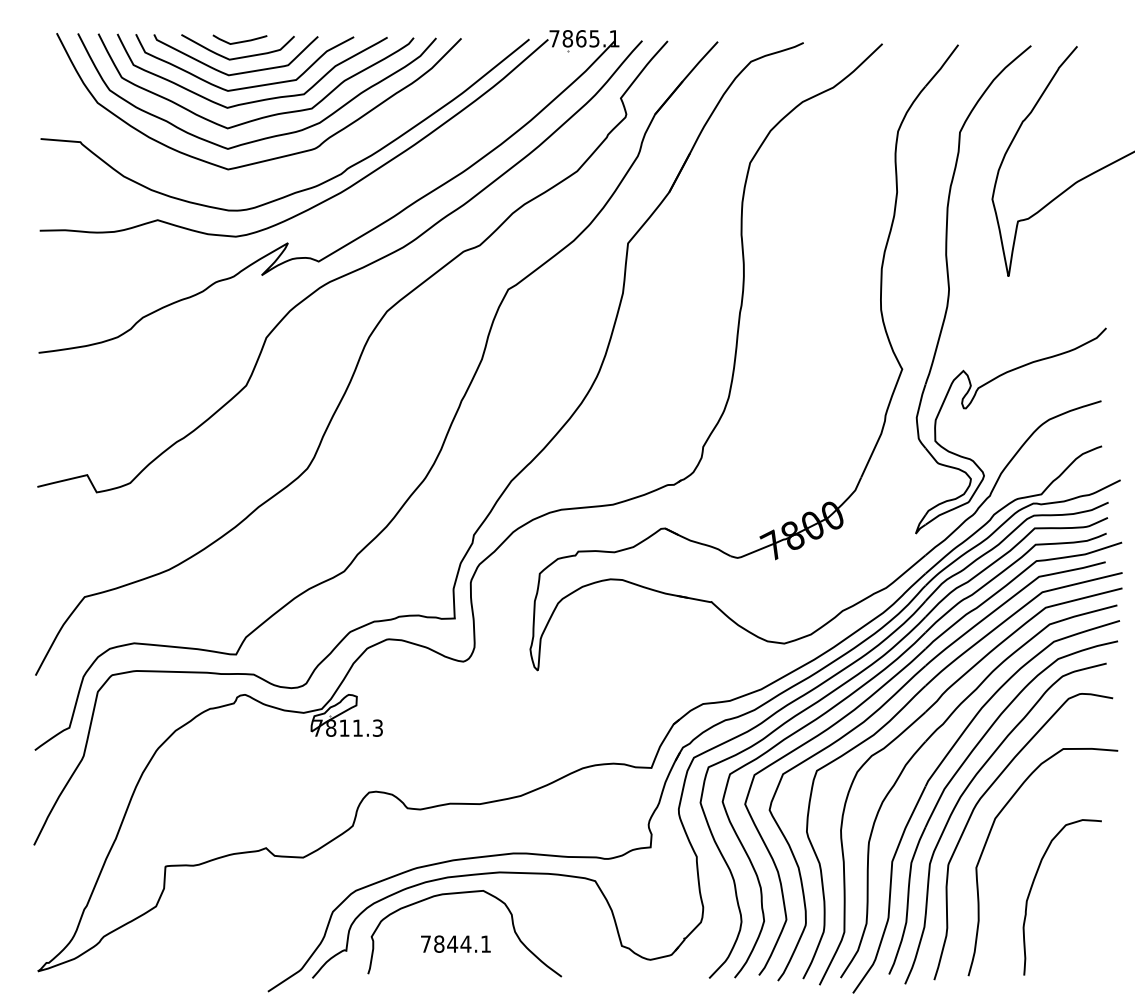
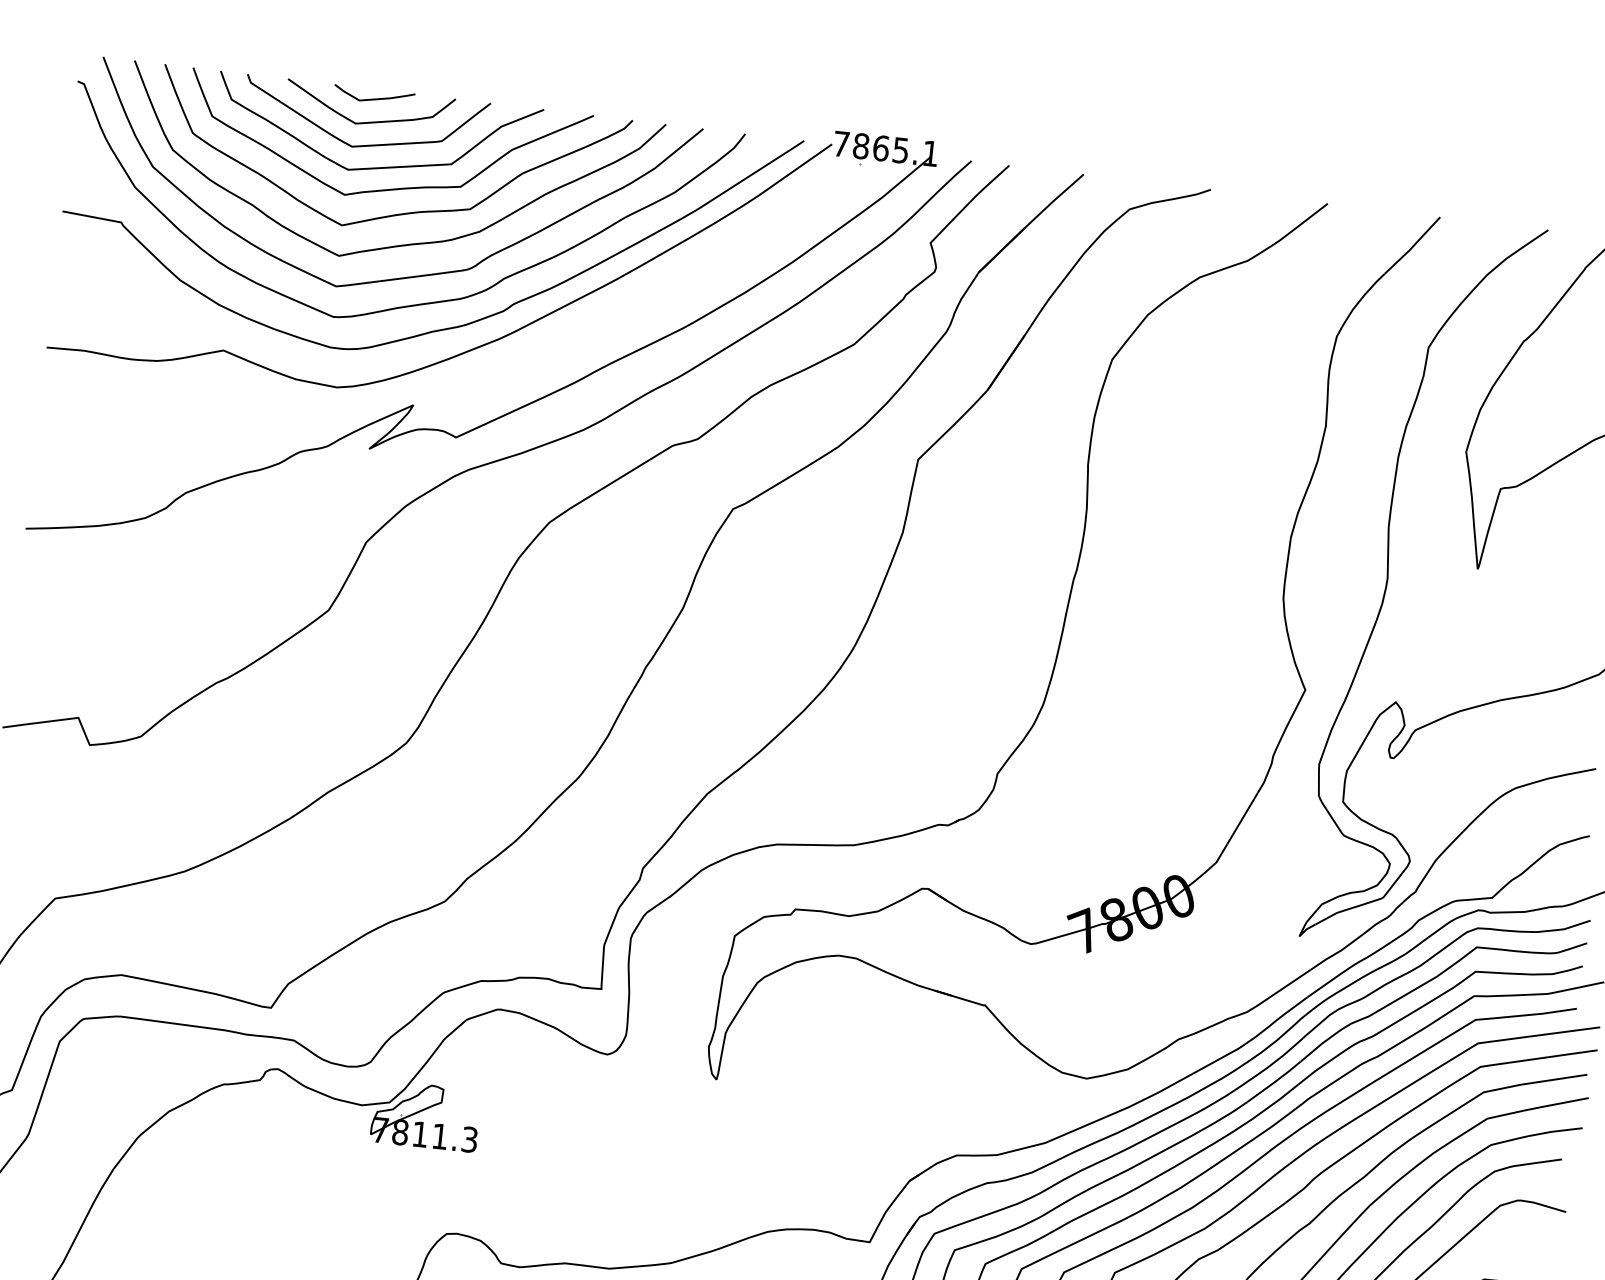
curve: (284, 174) -> (419, 302), added

